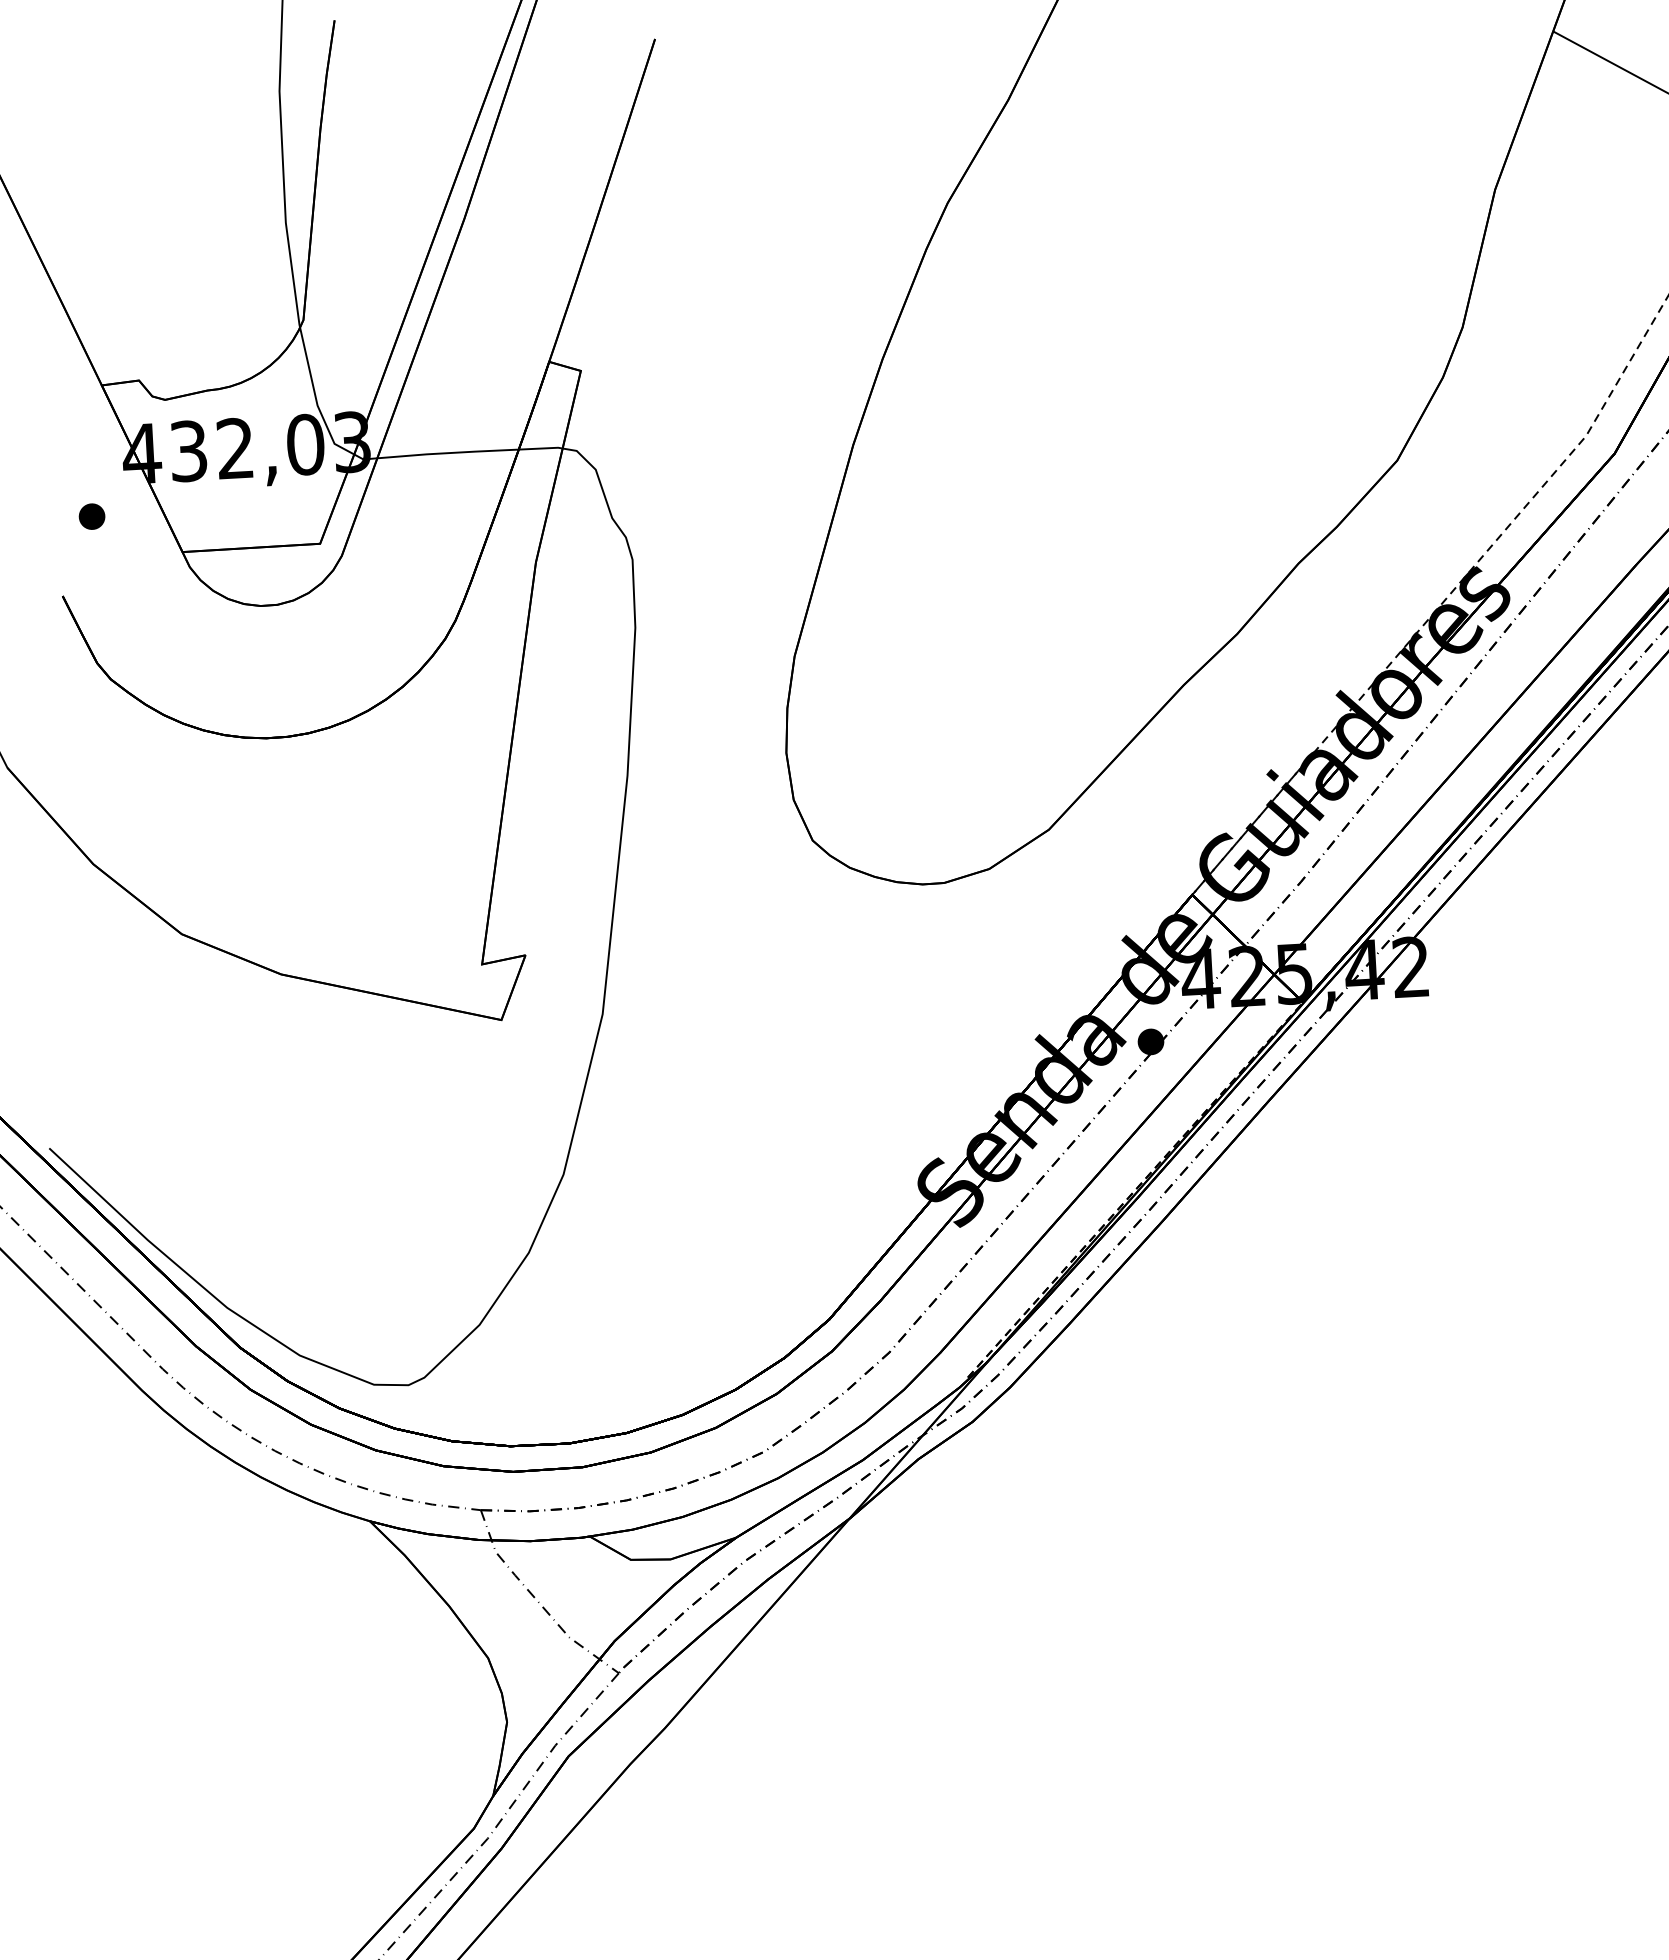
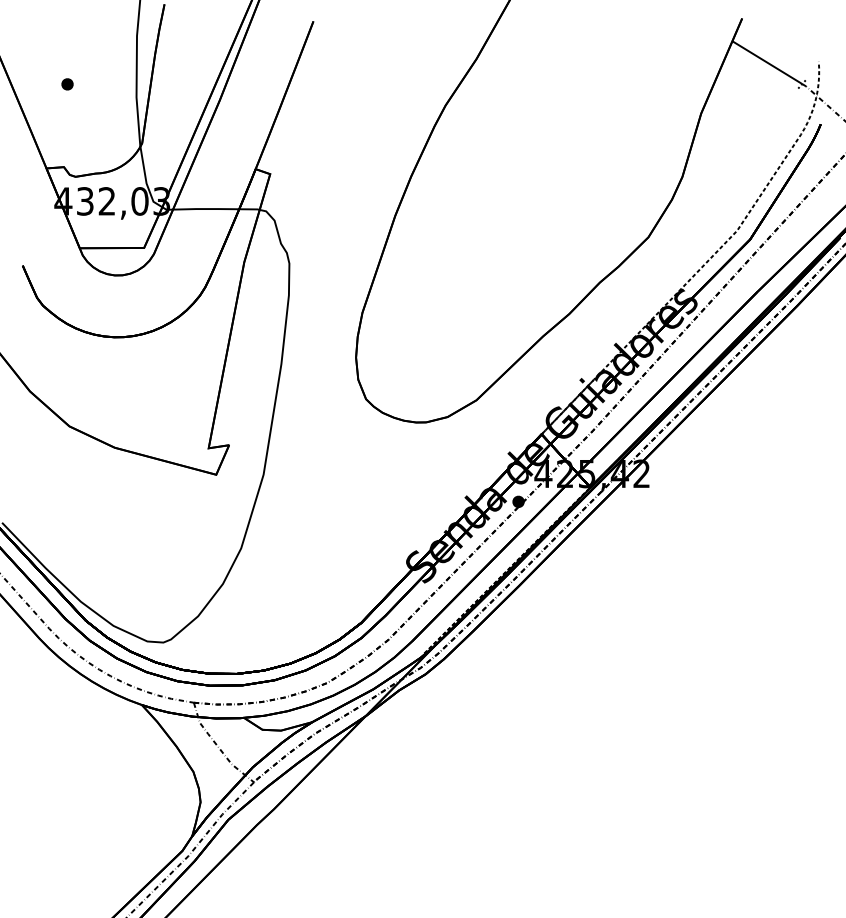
part: (92, 516) -> (67, 84), moved

